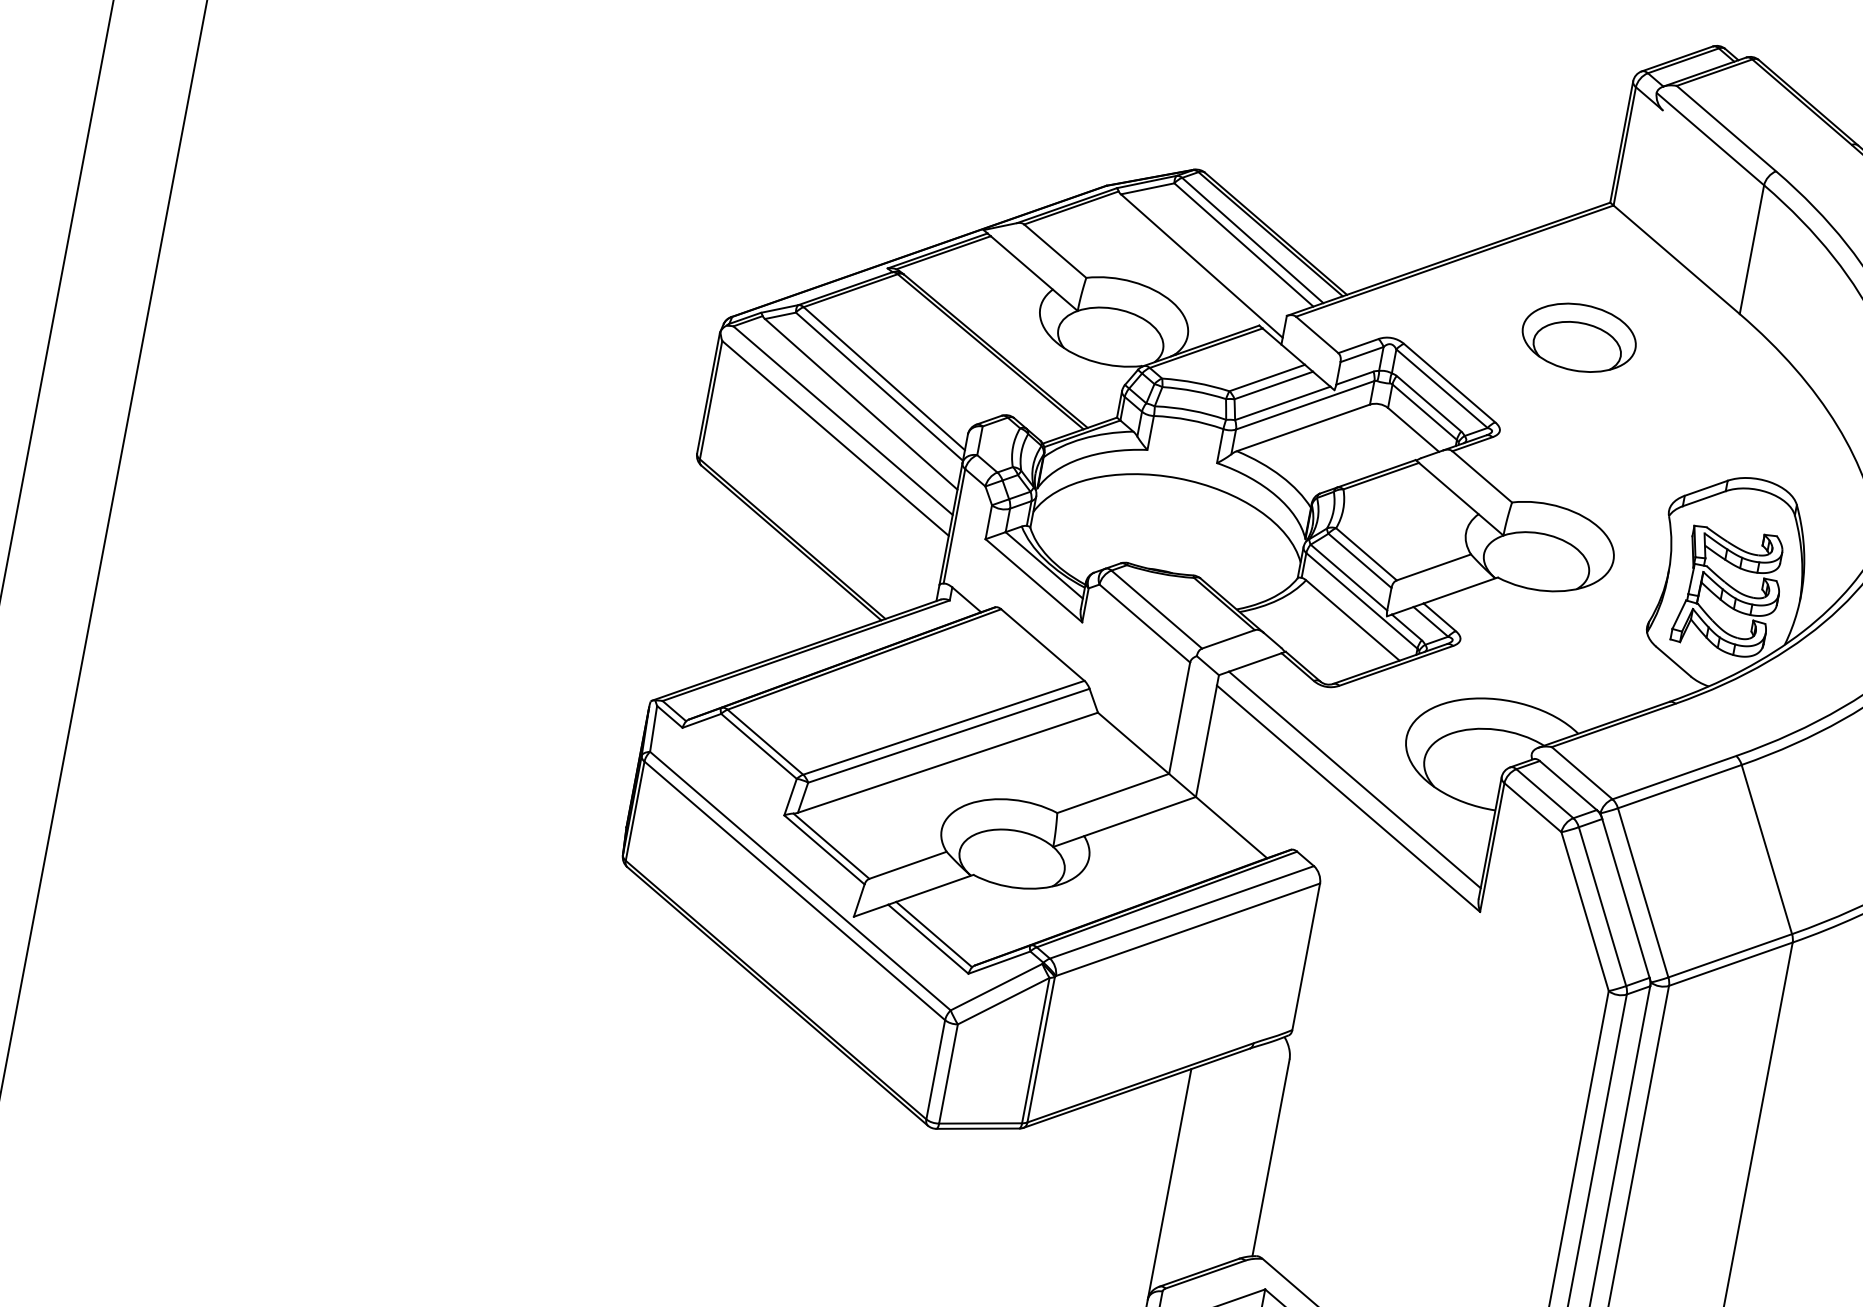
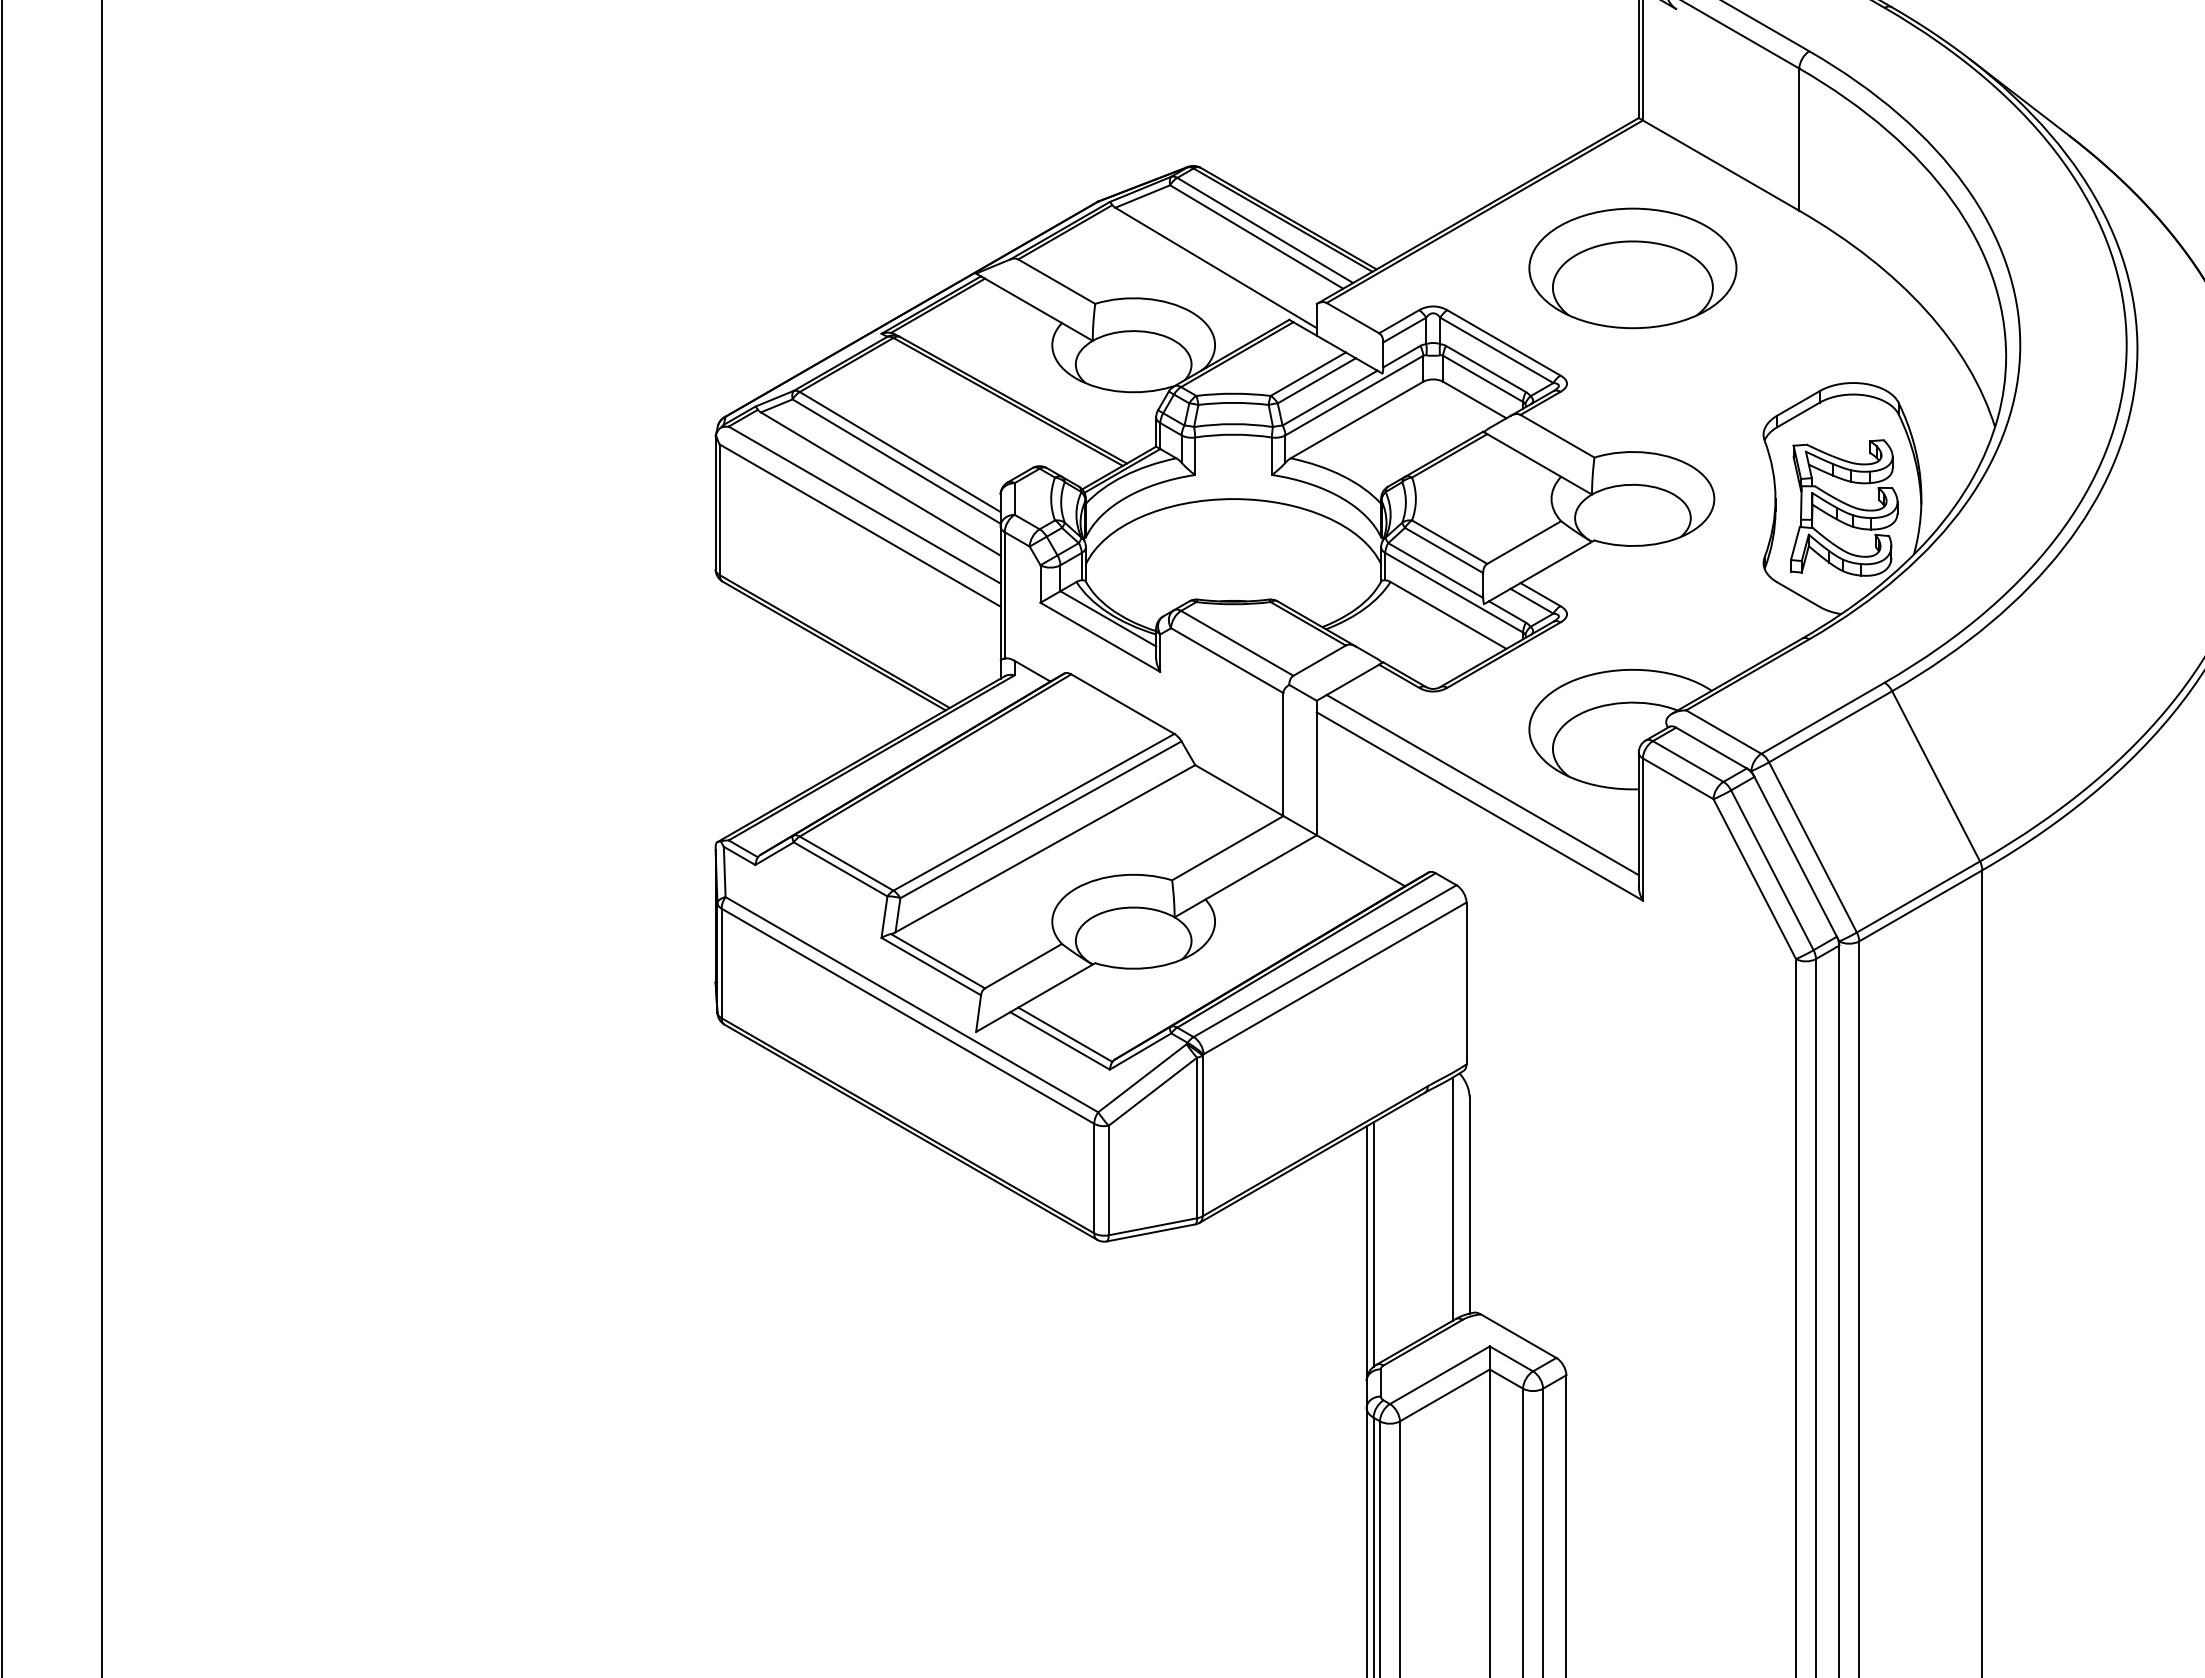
part: (1578, 337) -> (1632, 268), size x1.67
line: (1256, 1149) -> (1452, 1198), added
line: (1177, 1177) -> (1373, 1244), added

